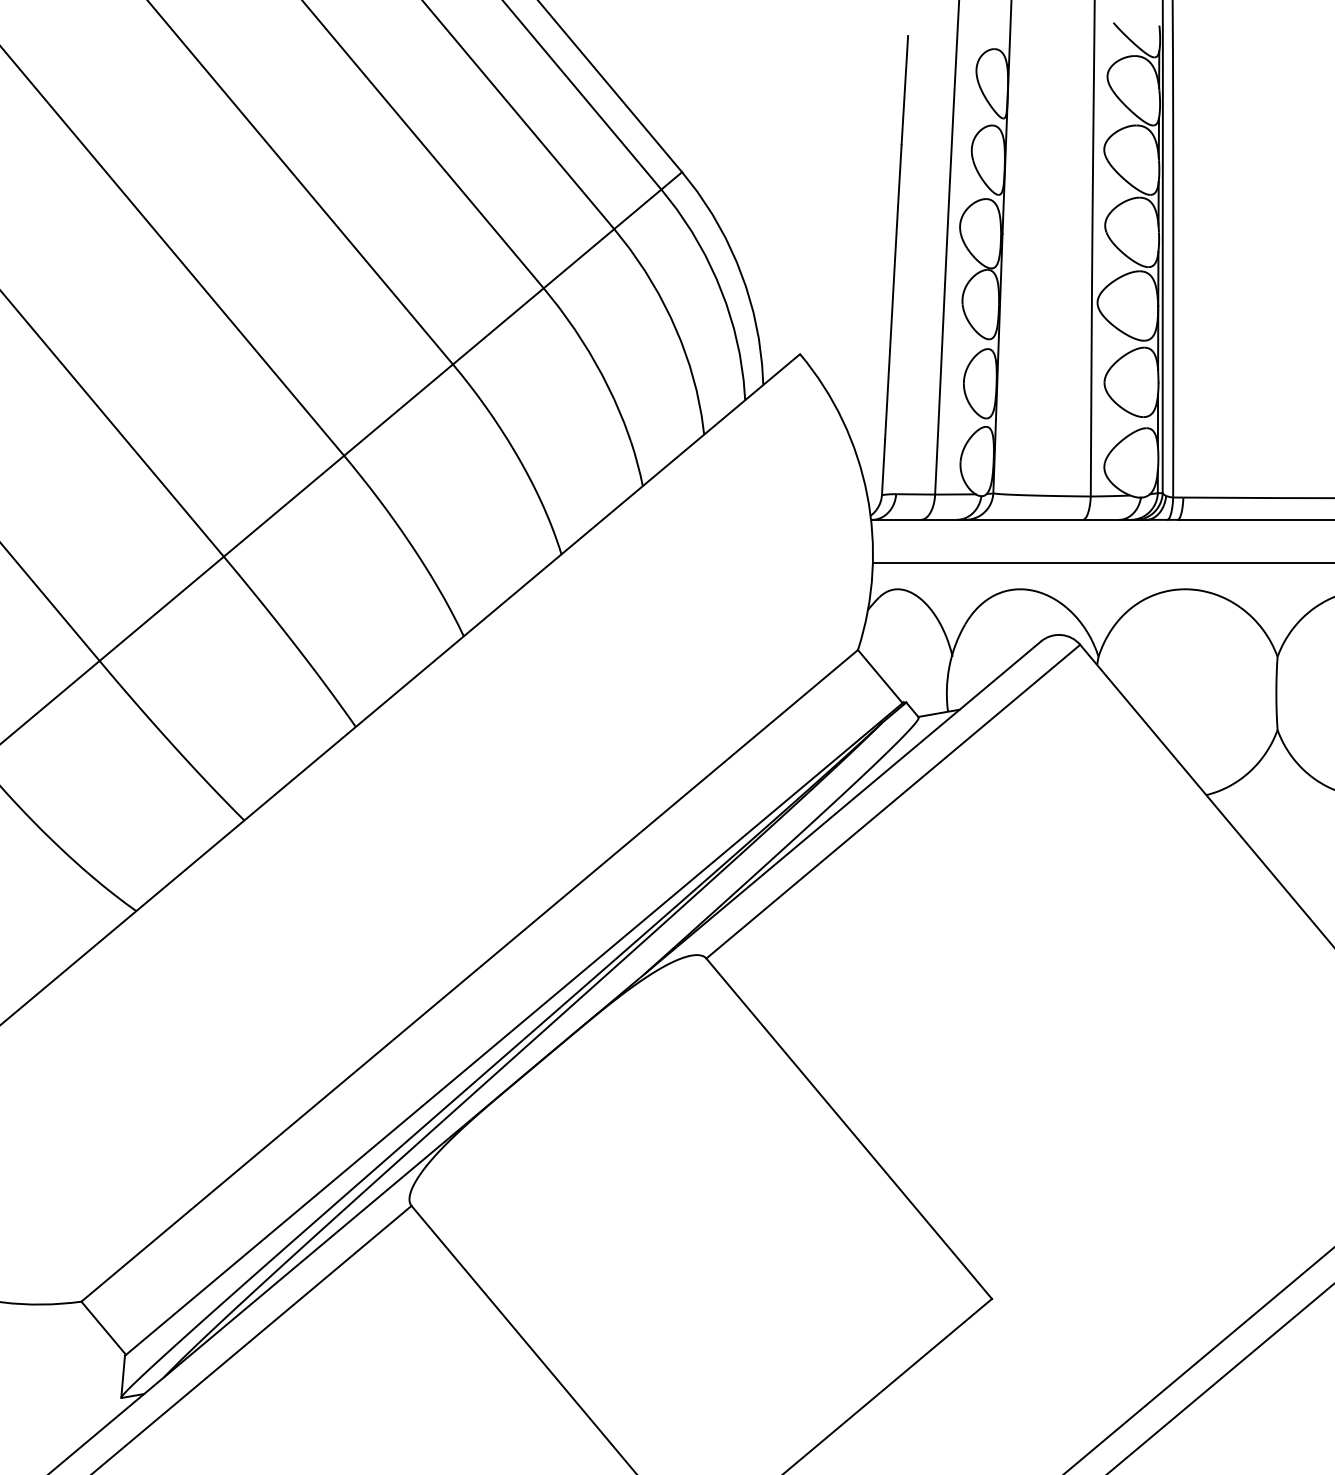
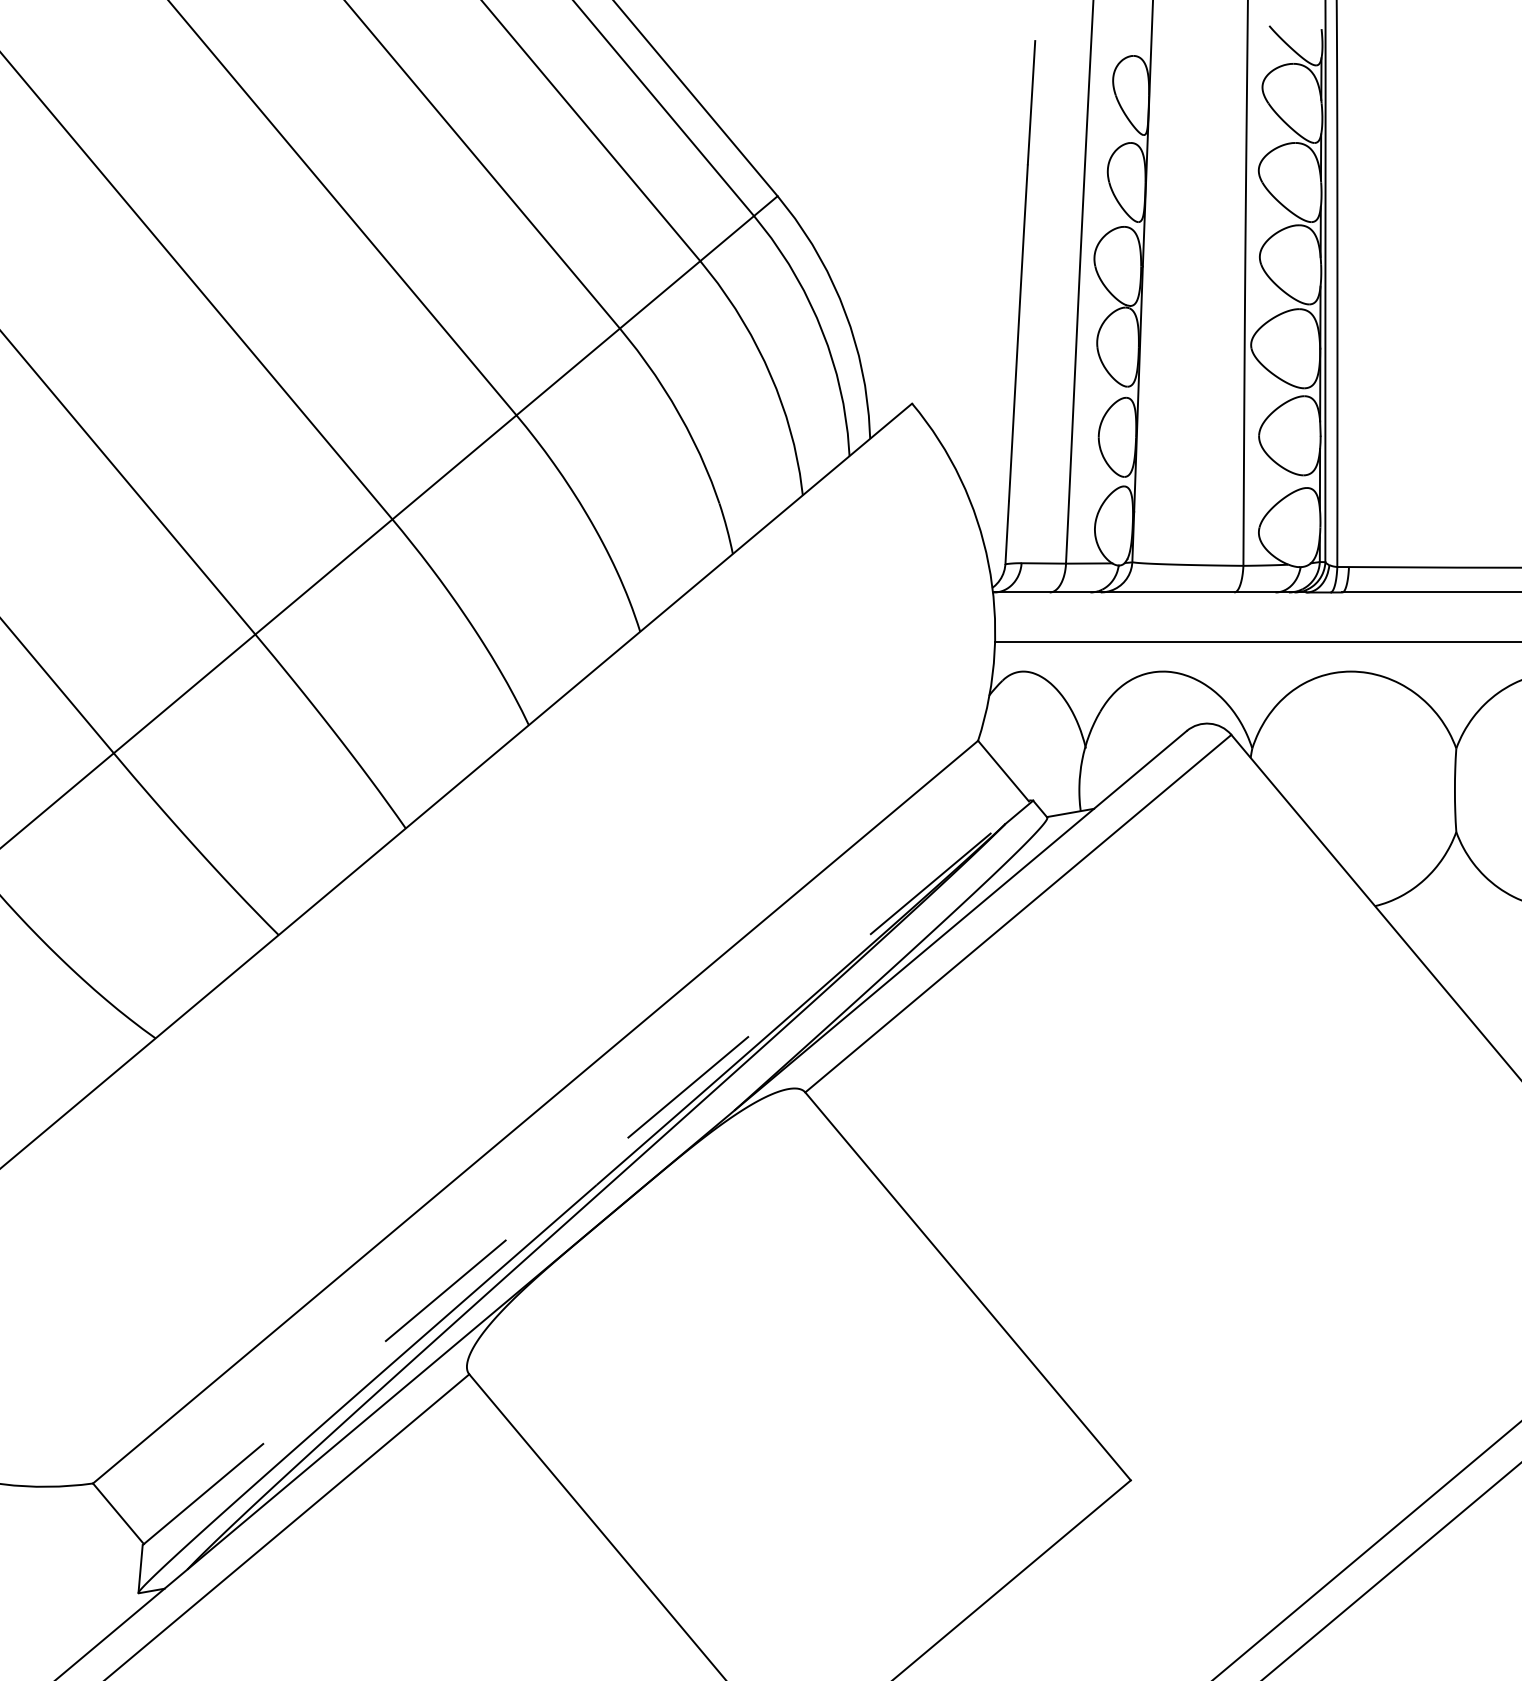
line: (514, 1028) -> (586, 1172), solid -> dashed

